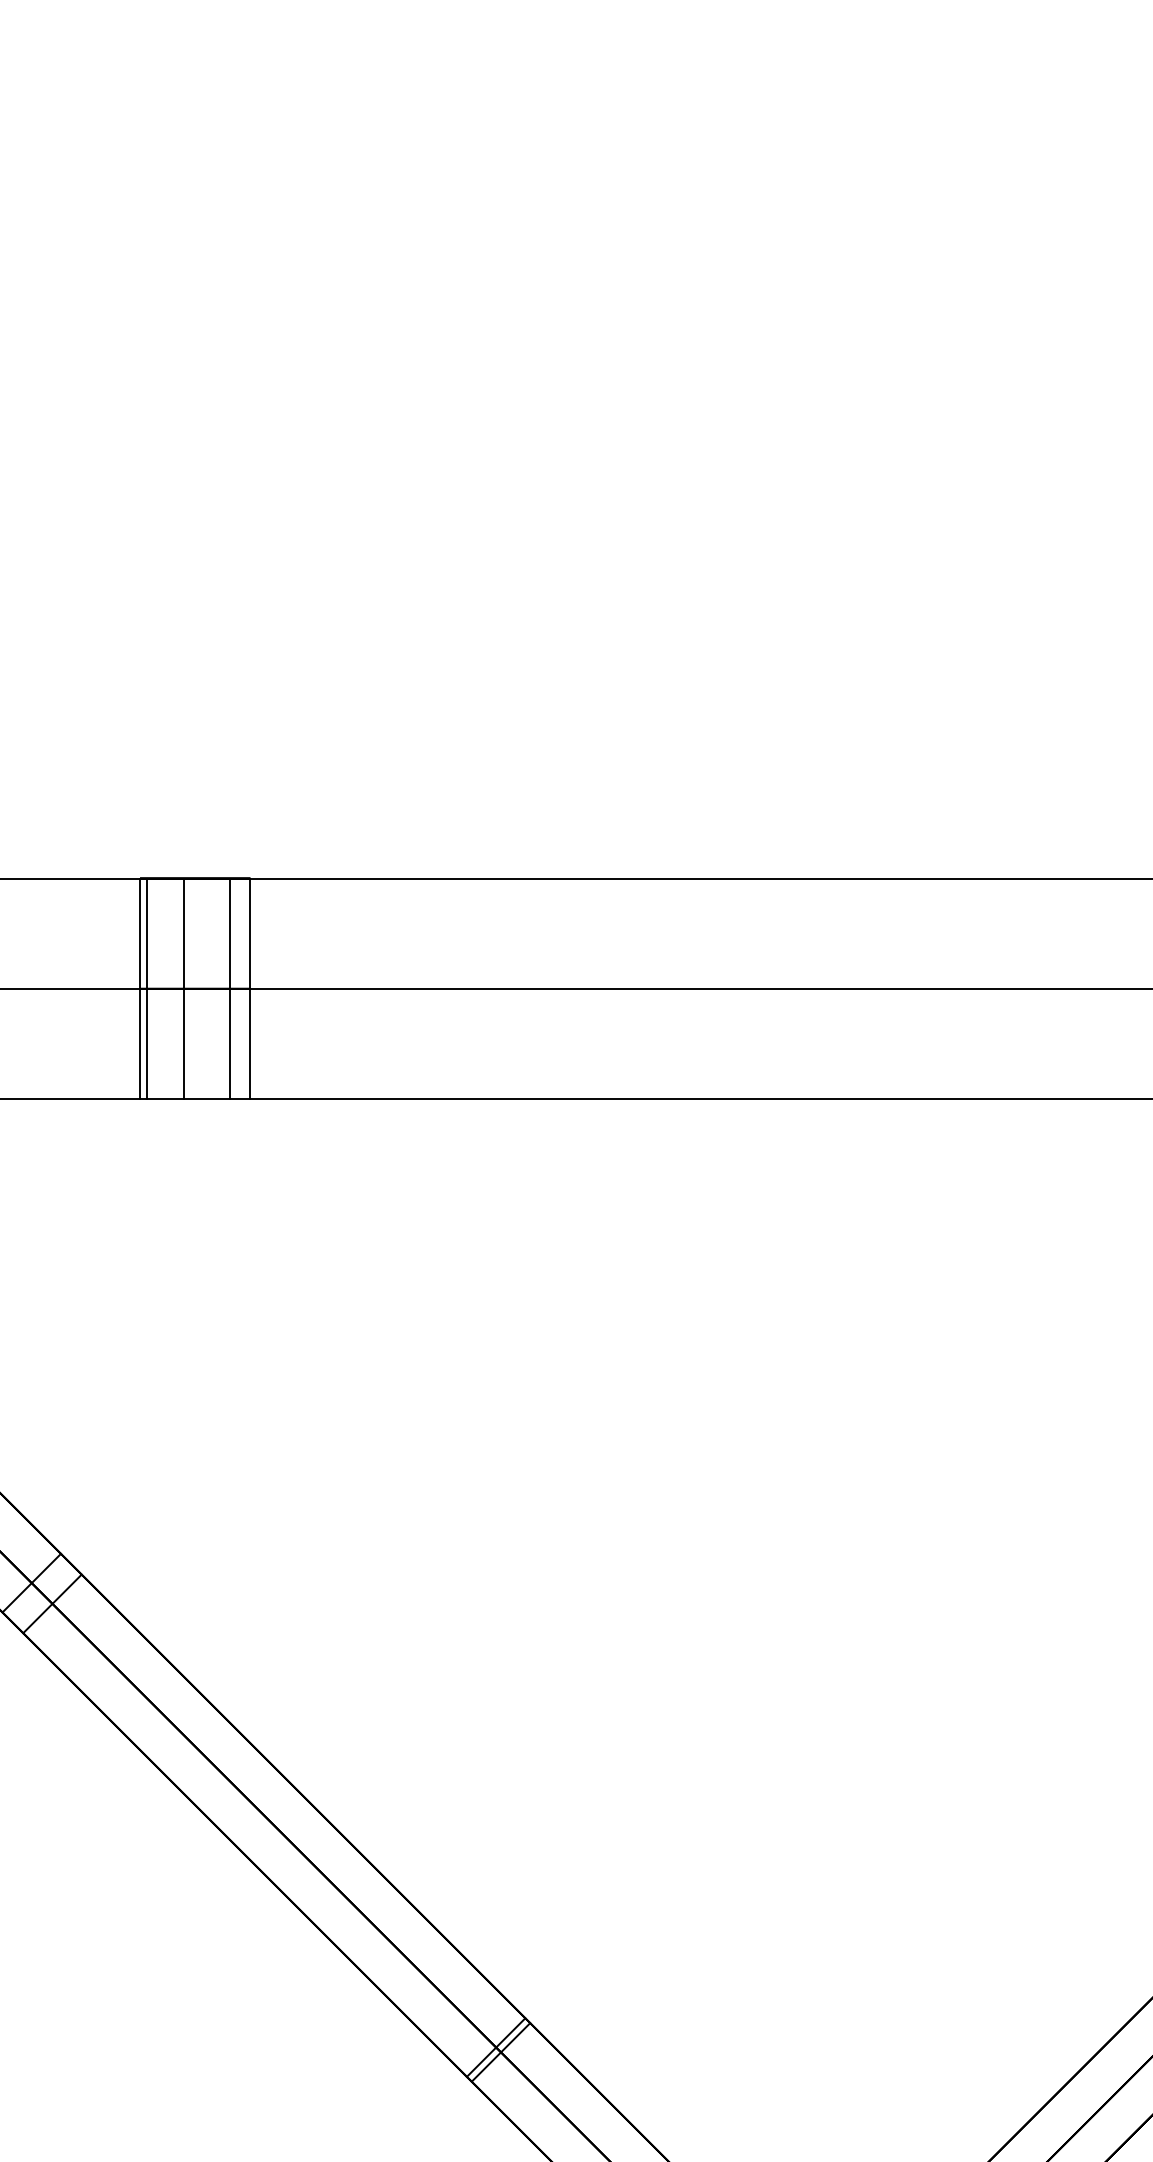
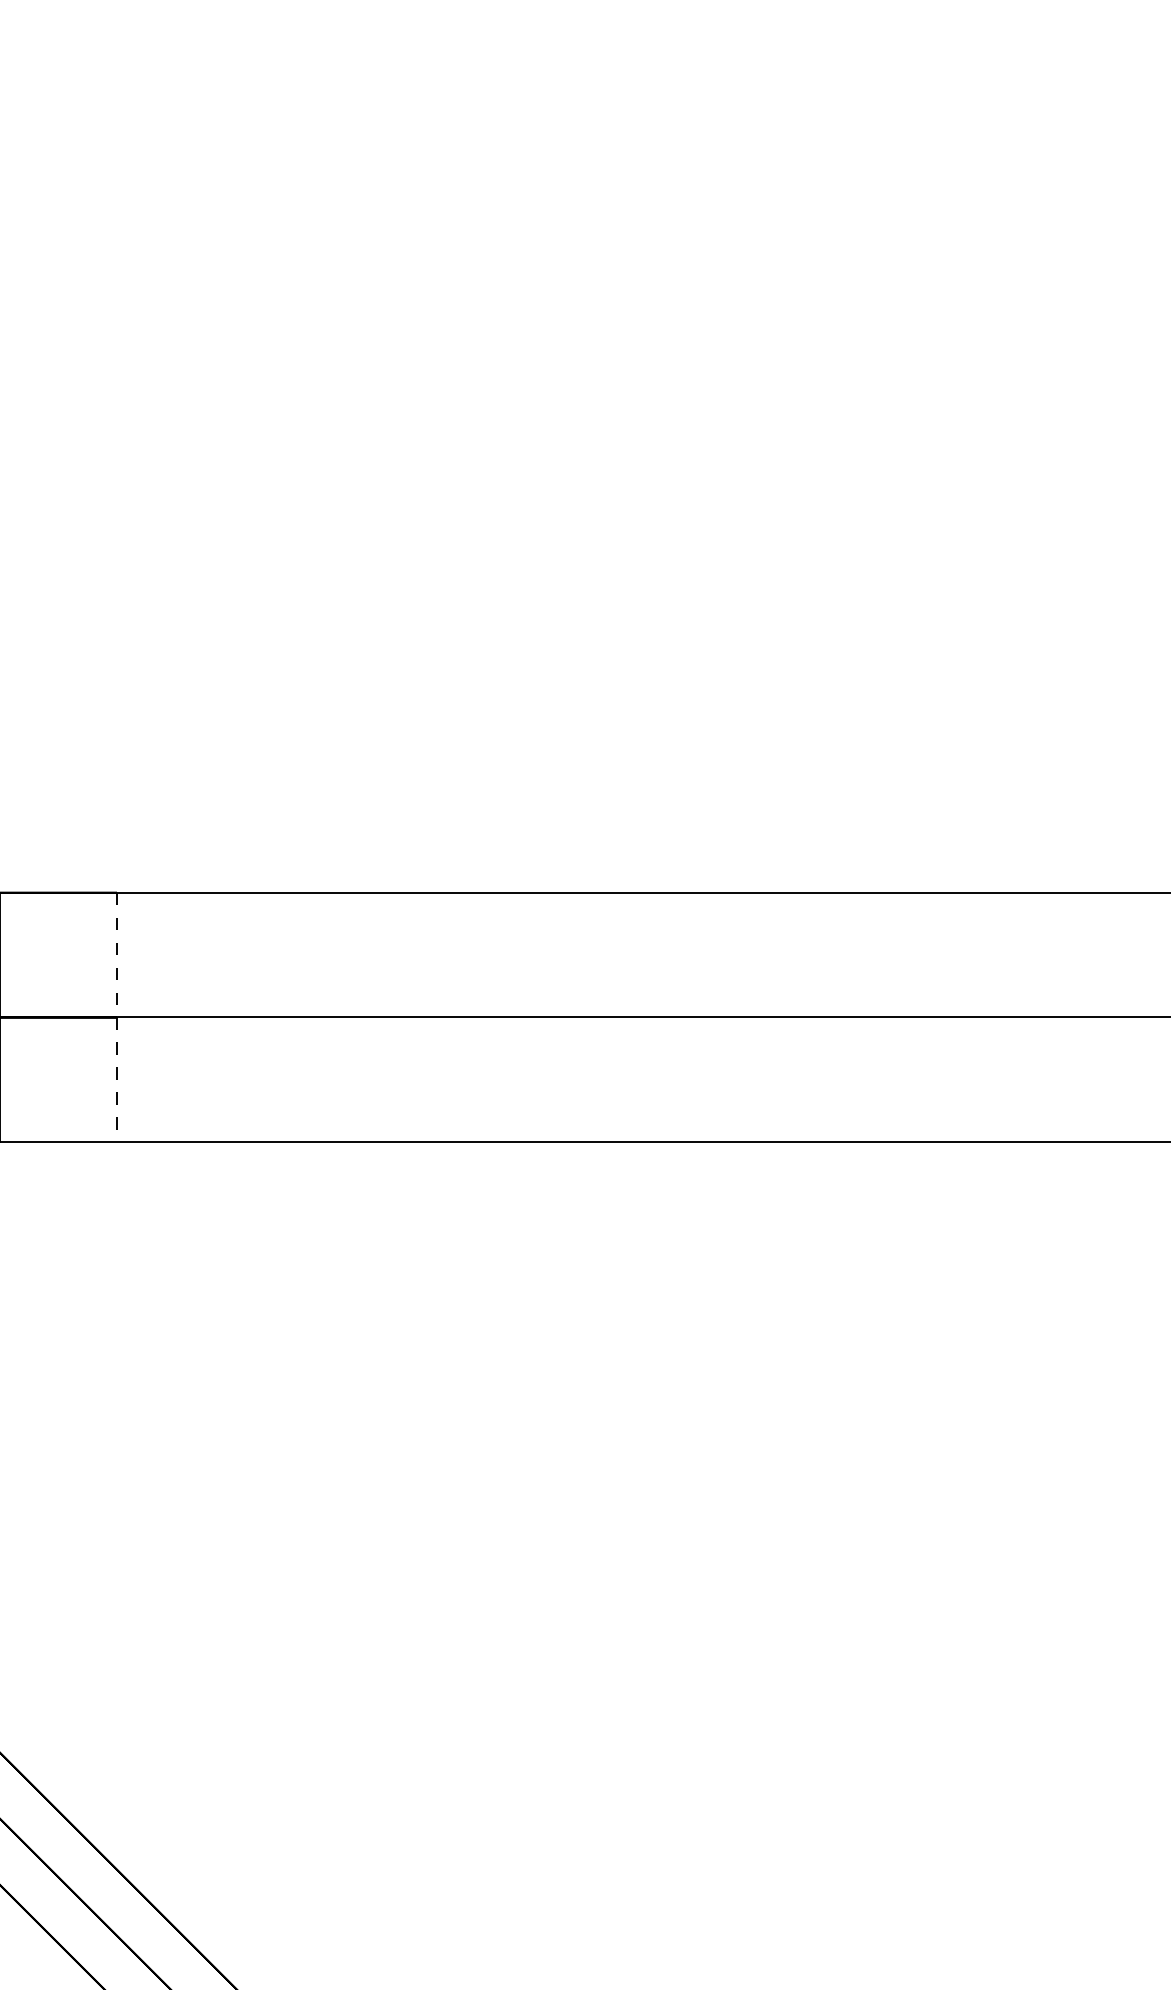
line: (184, 988) -> (42, 1017), removed
line: (230, 988) -> (94, 1017), removed
line: (250, 989) -> (117, 1018), solid -> dashed

